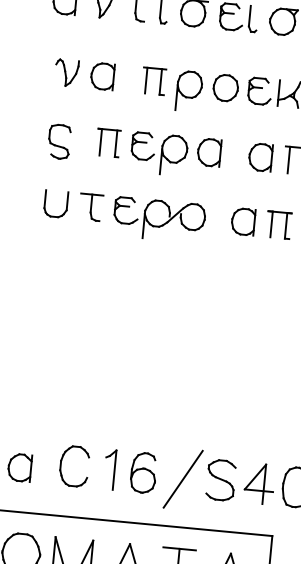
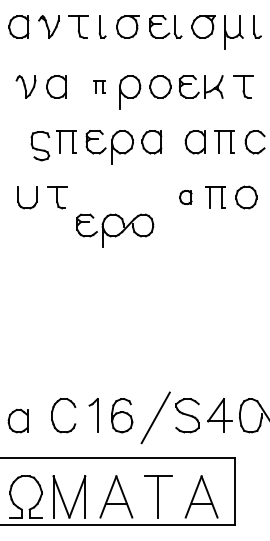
part: (153, 80) -> (99, 86), size x0.6
part: (59, 142) -> (40, 146), moved
part: (159, 219) -> (115, 230), moved
part: (243, 221) -> (185, 197), size x0.6

